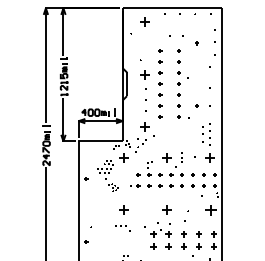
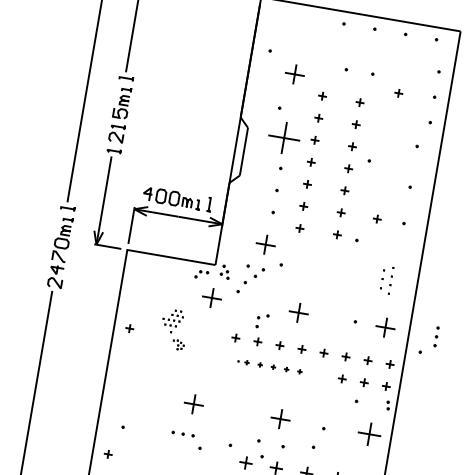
part: (144, 21) -> (293, 73), moved
part: (144, 74) -> (282, 137), size x1.6
part: (206, 134) -> (386, 280), size x0.6
part: (178, 159) -> (428, 338), moved
part: (107, 175) -> (173, 328), size x0.6
part: (156, 185) -> (268, 365), size x0.6

